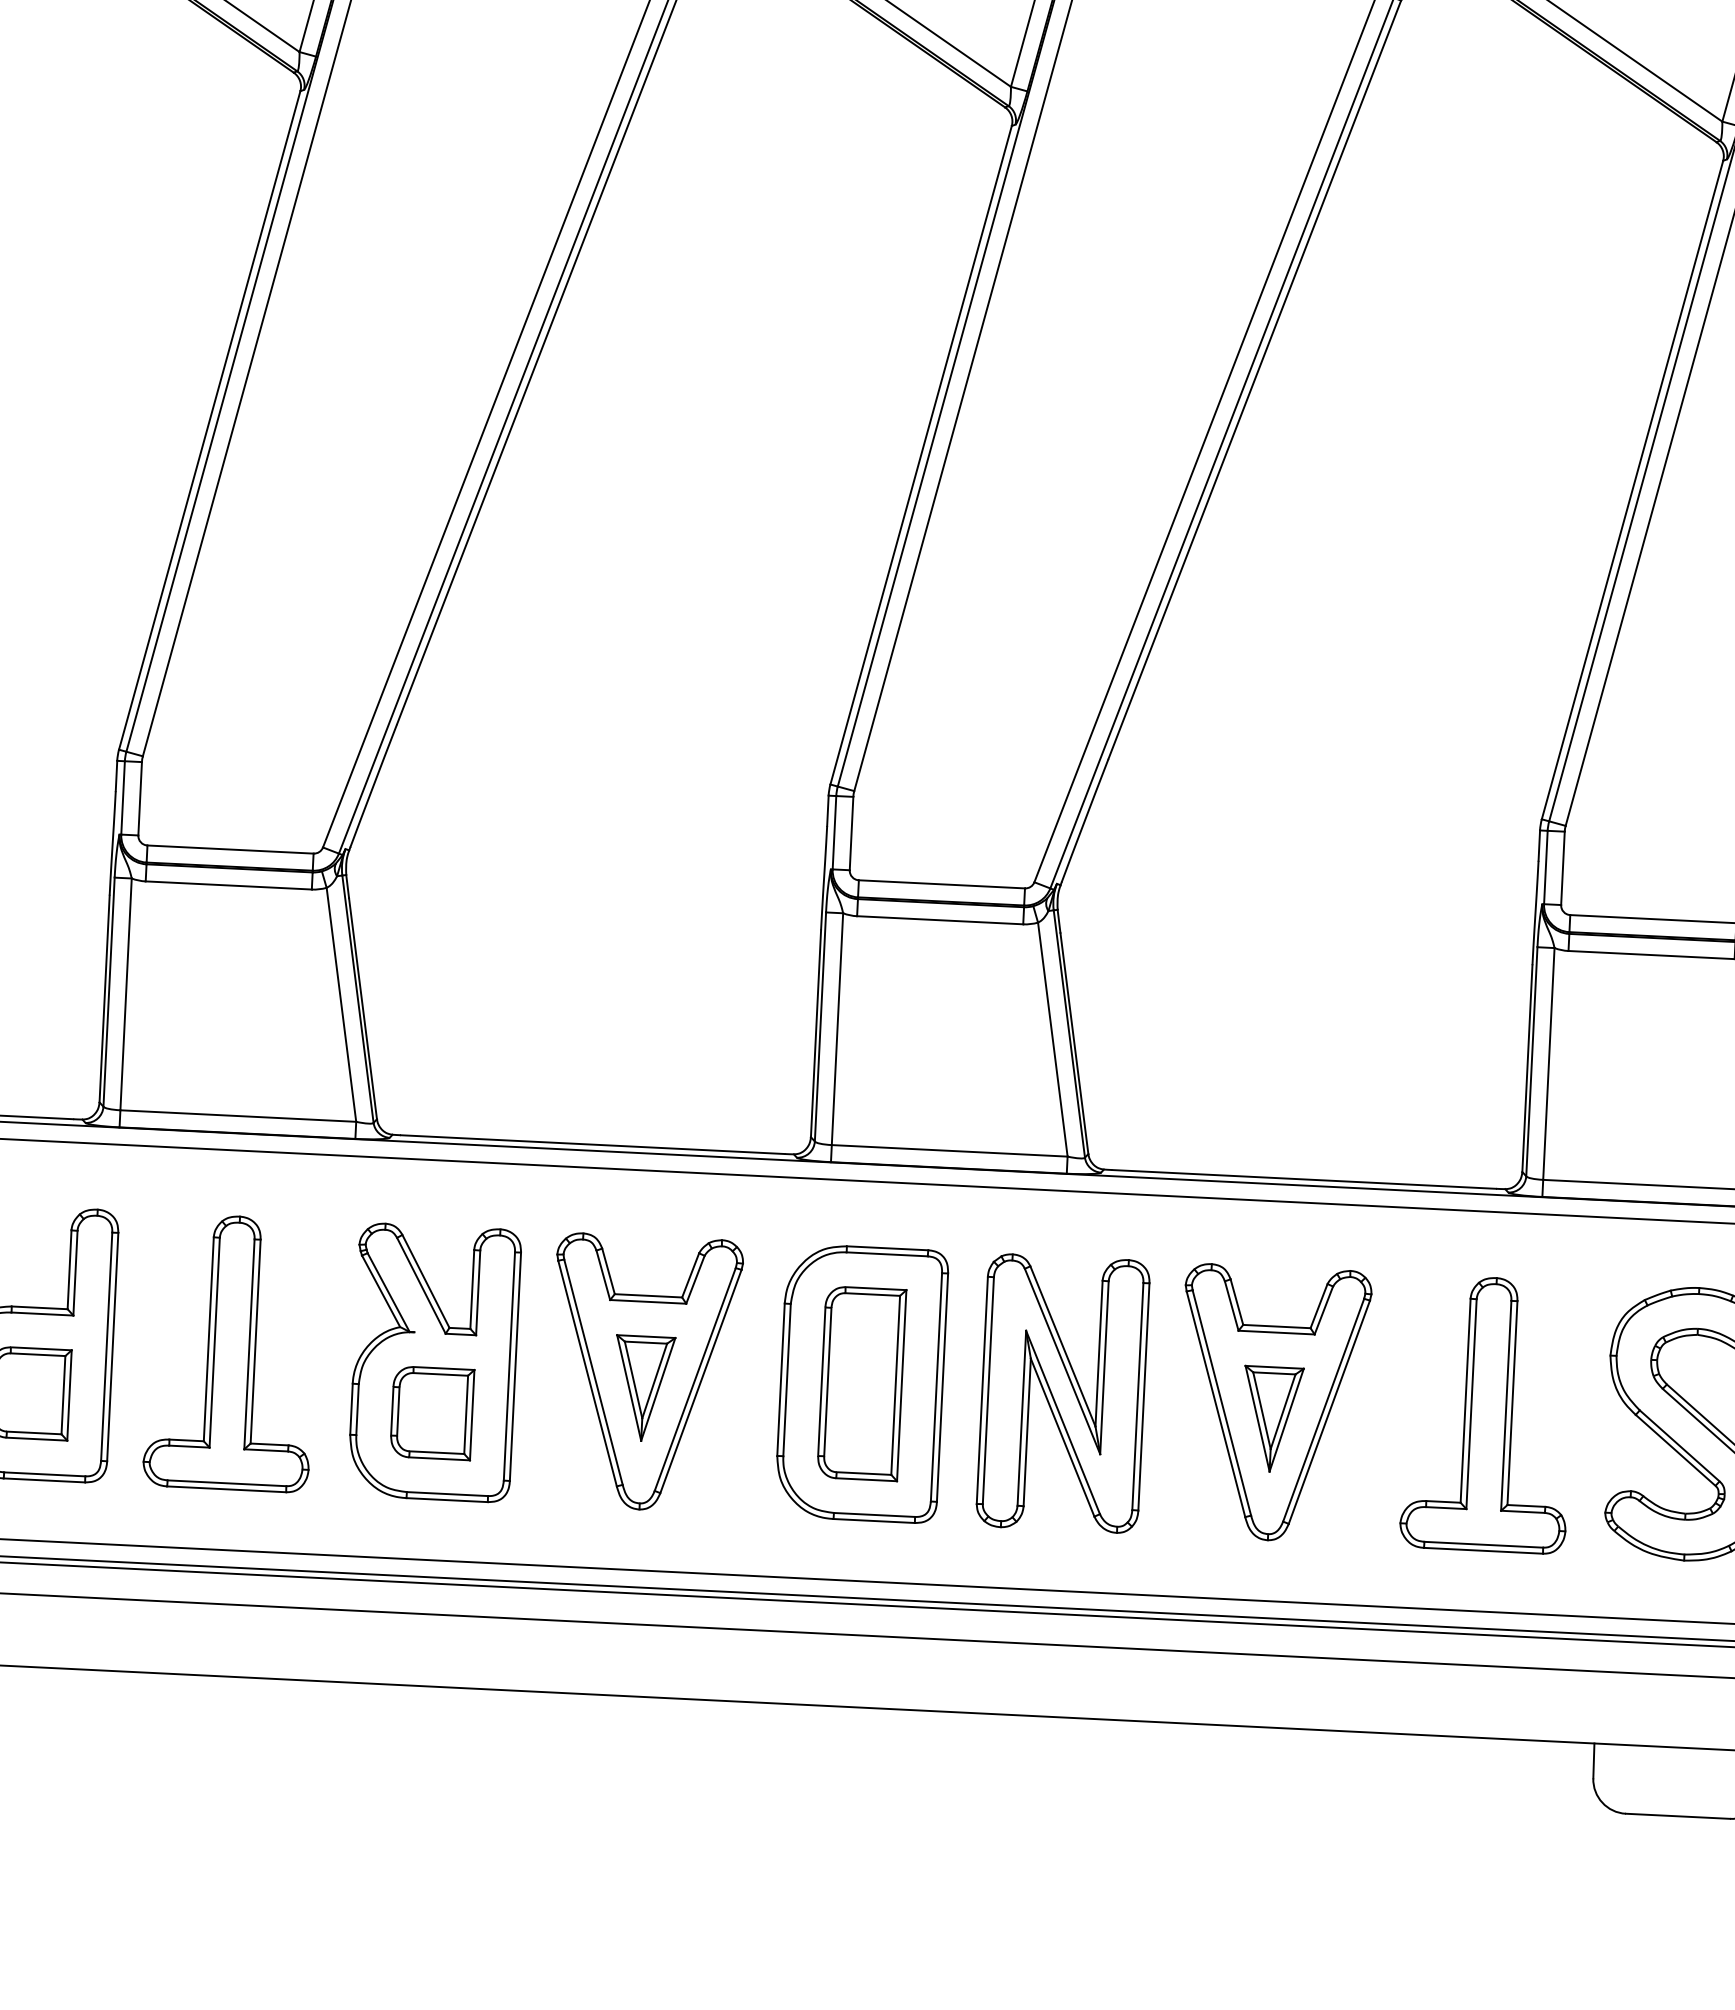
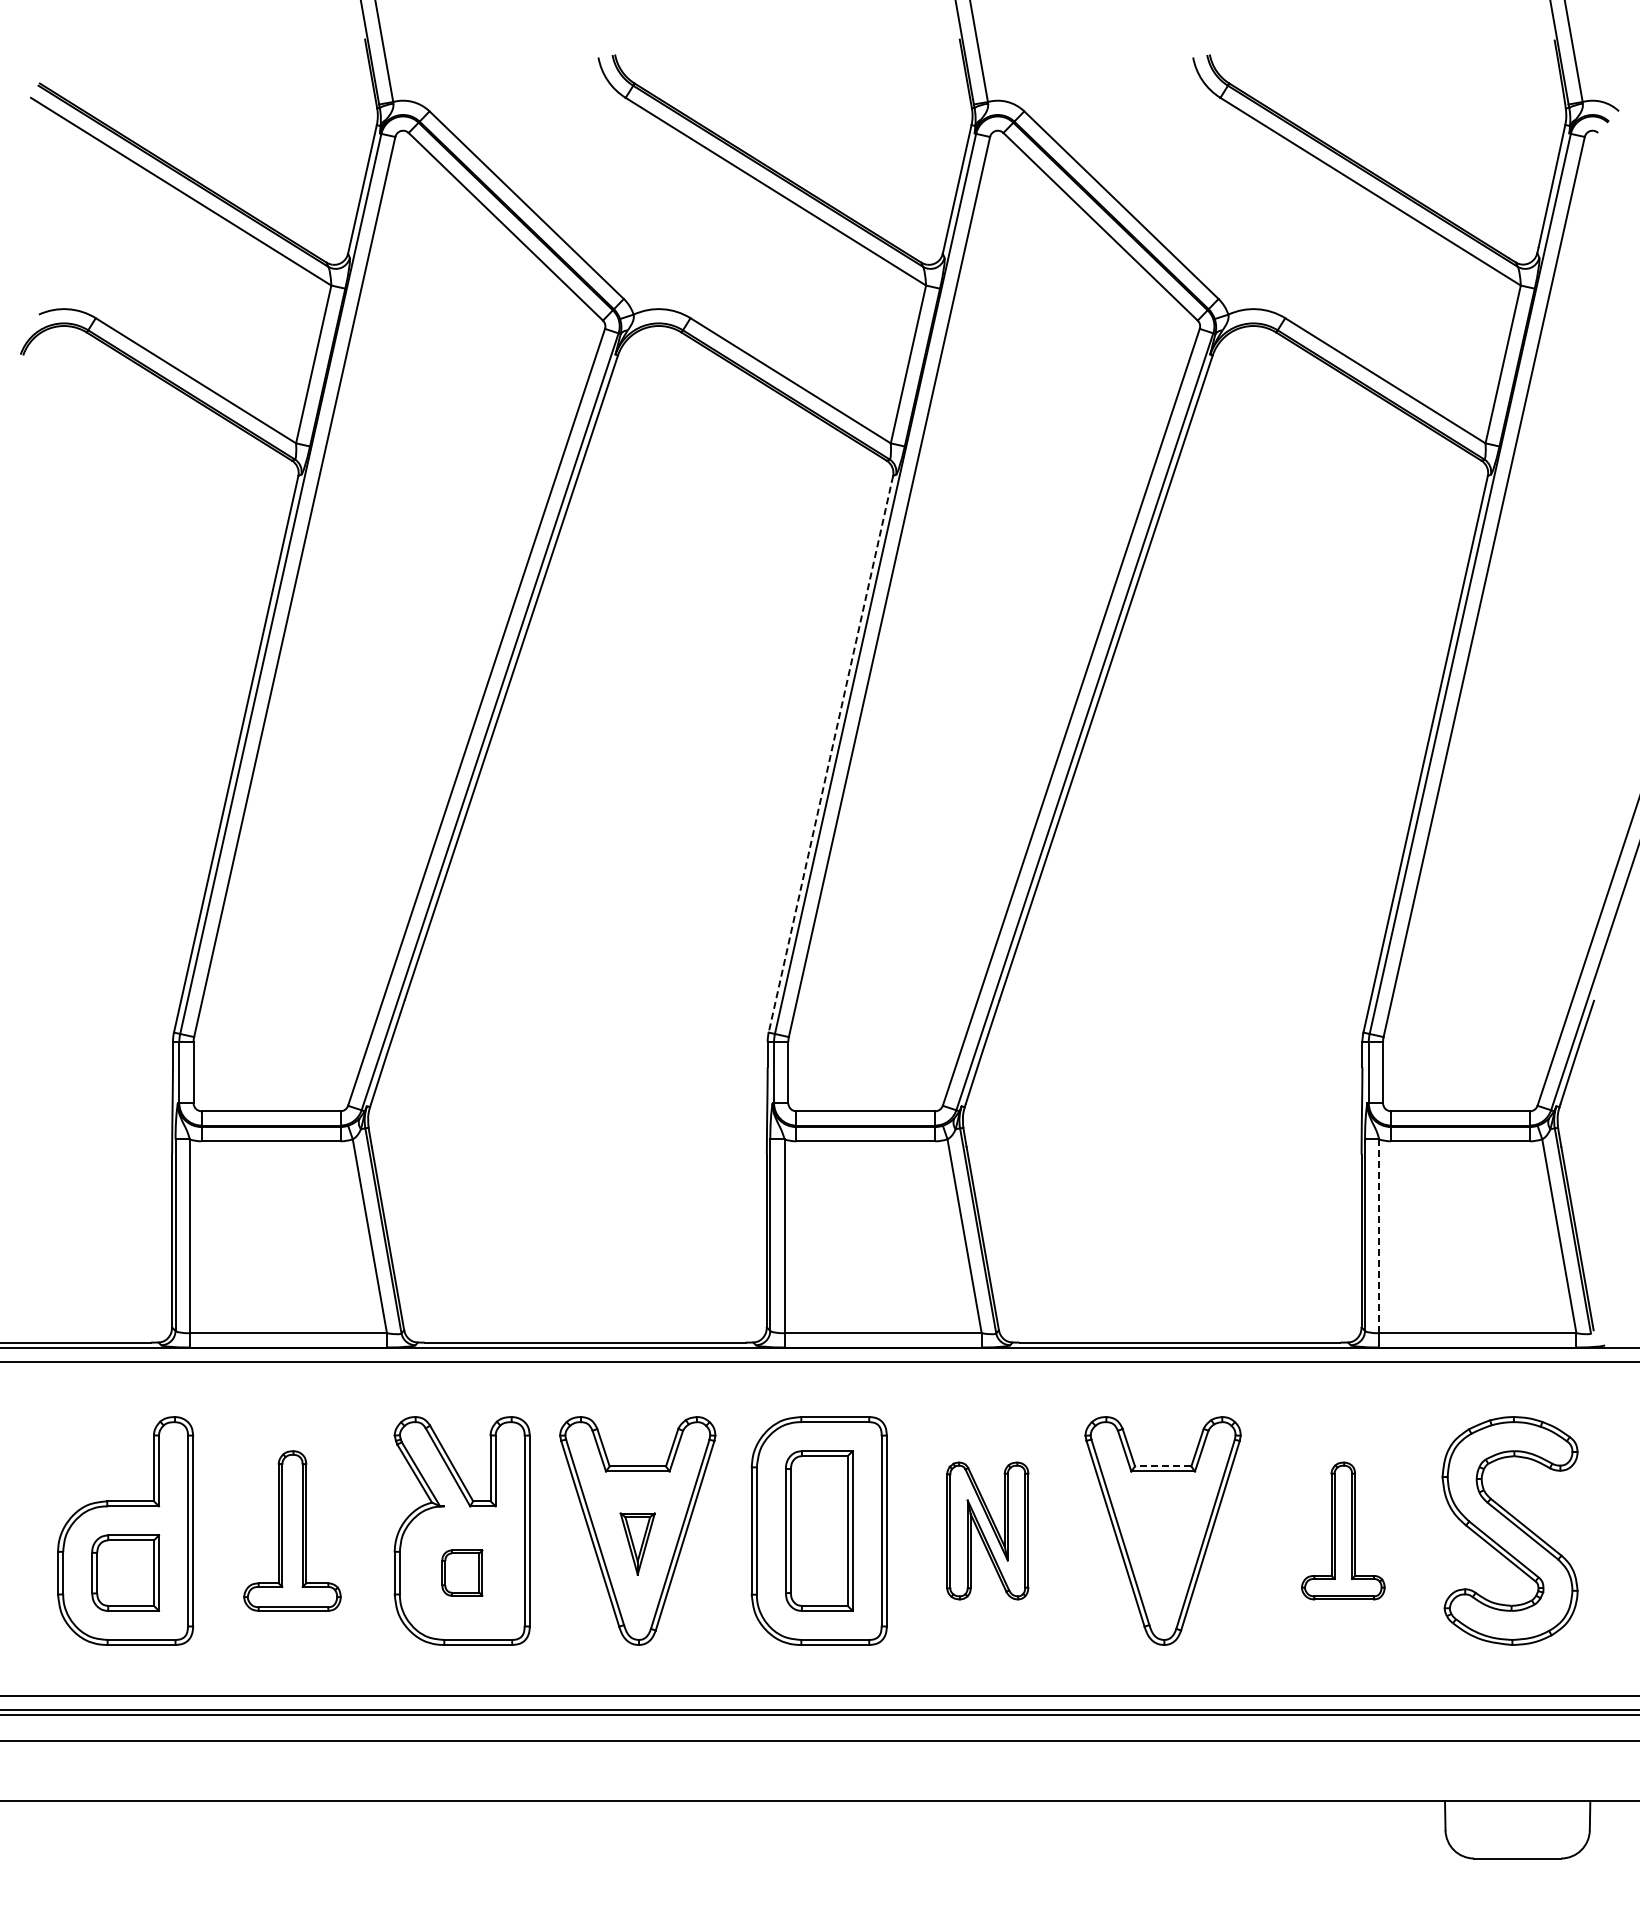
line: (920, 455) -> (830, 754), solid -> dashed
line: (1549, 1064) -> (1379, 1236), solid -> dashed
line: (1276, 1326) -> (1162, 1466), solid -> dashed
part: (231, 1352) -> (292, 1530), size x0.7
part: (643, 1387) -> (637, 1543), size x0.7
part: (1062, 1392) -> (987, 1530), size x0.6
part: (432, 1412) -> (462, 1572), size x0.6
part: (1488, 1413) -> (1343, 1530), size x0.6
part: (1271, 1418) -> (1162, 1543), removed

